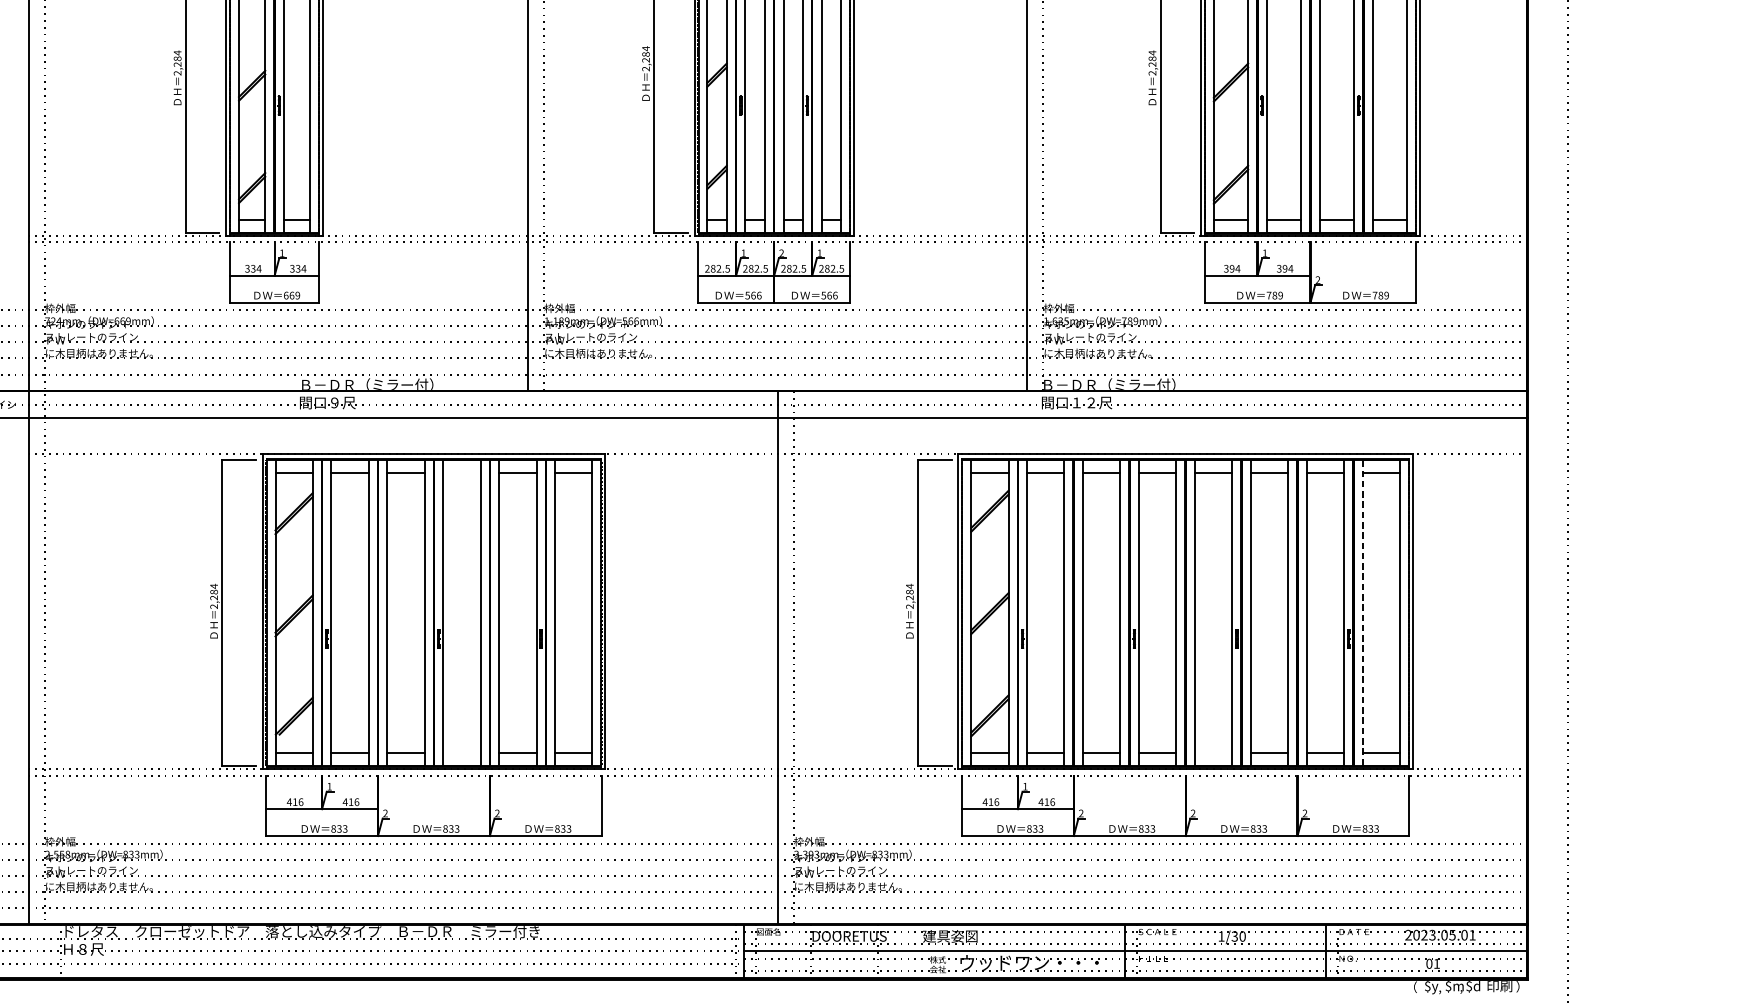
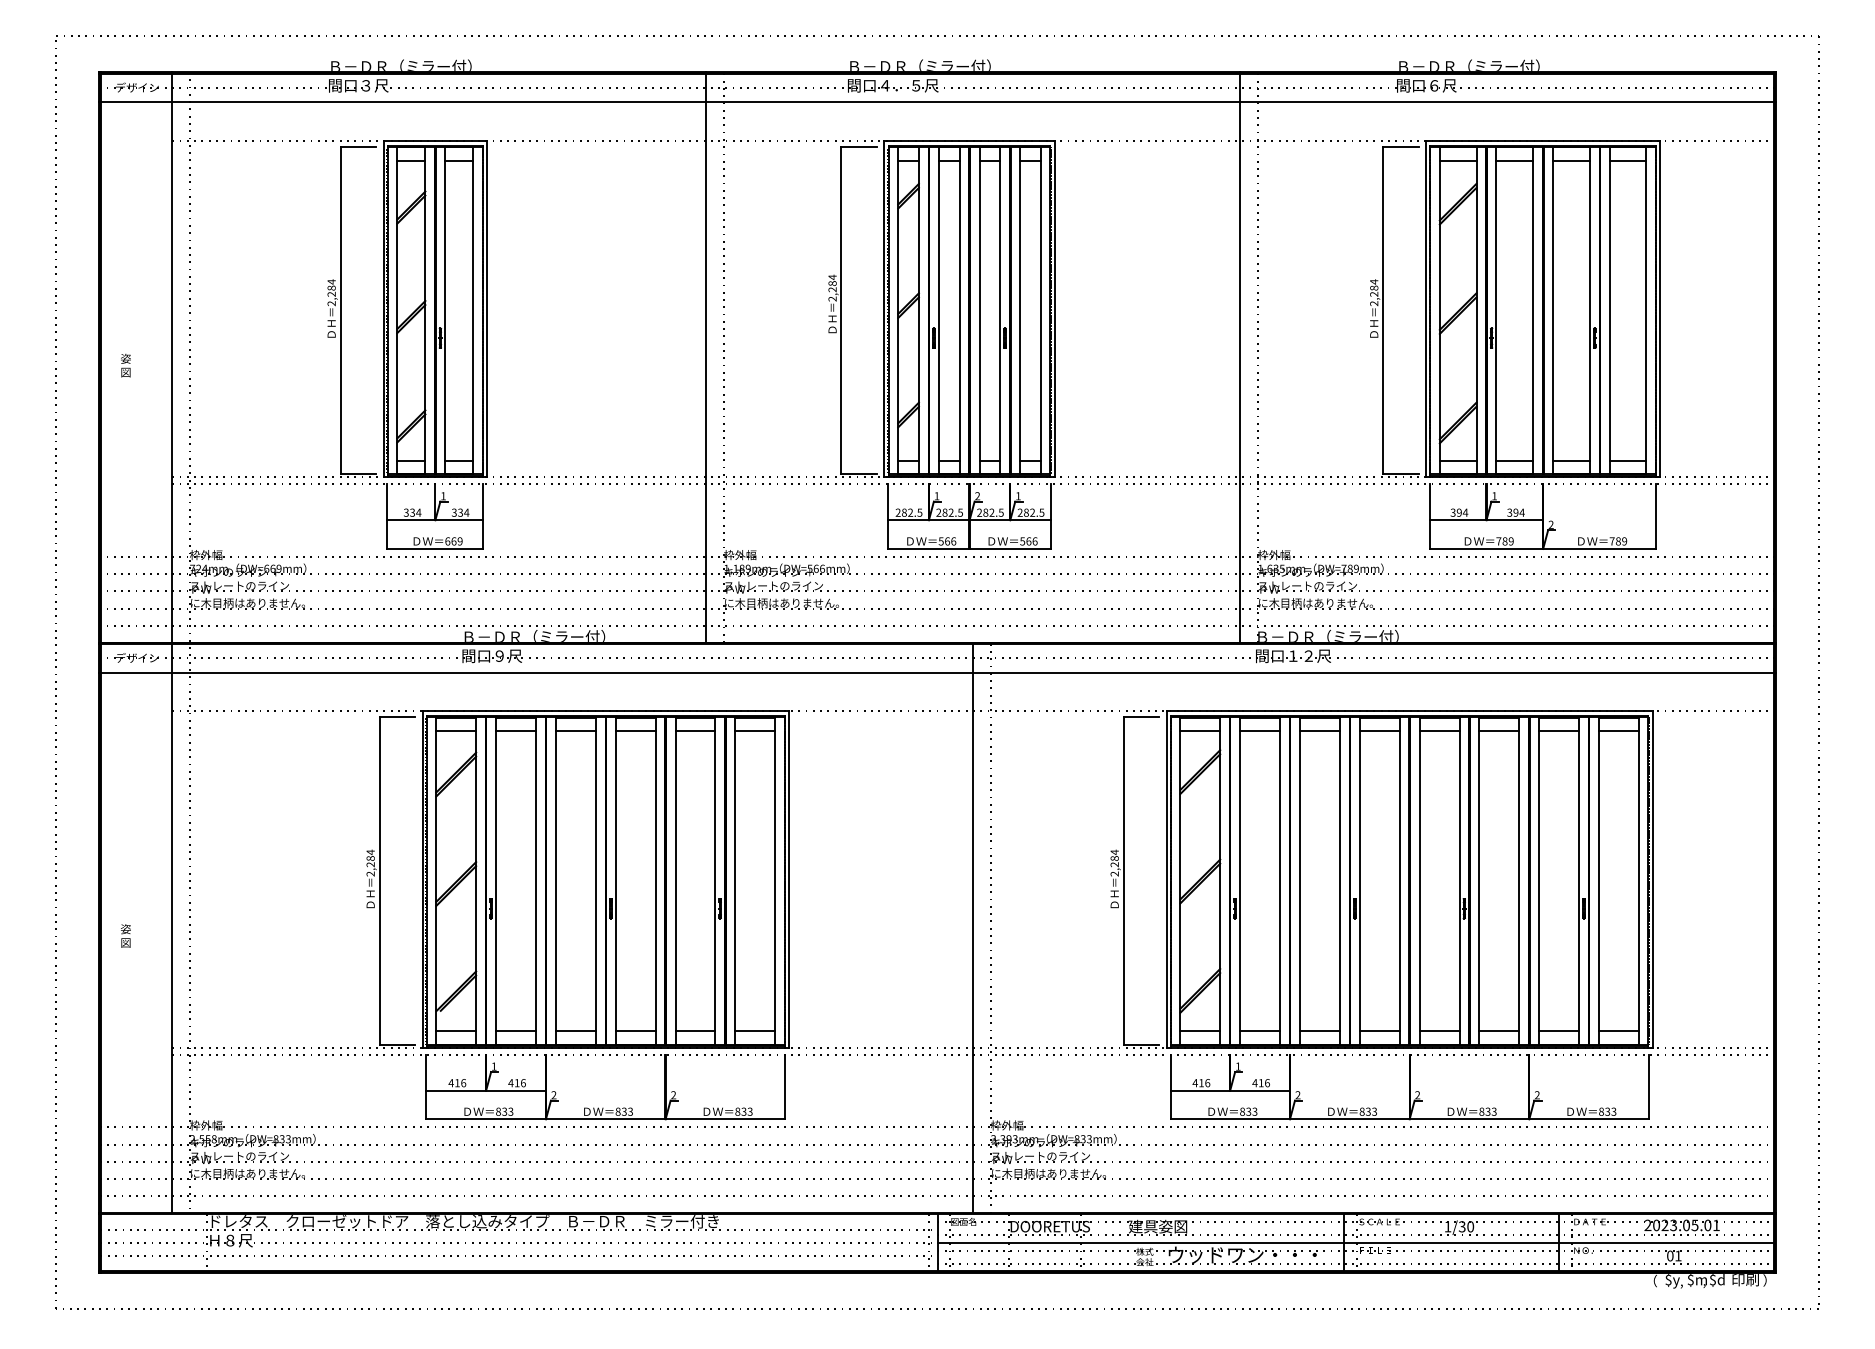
line: (461, 473) -> (635, 731), added
line: (1363, 613) -> (1599, 881), dashed -> solid
line: (461, 753) -> (635, 1031), added
line: (1213, 753) -> (1439, 1031), added

